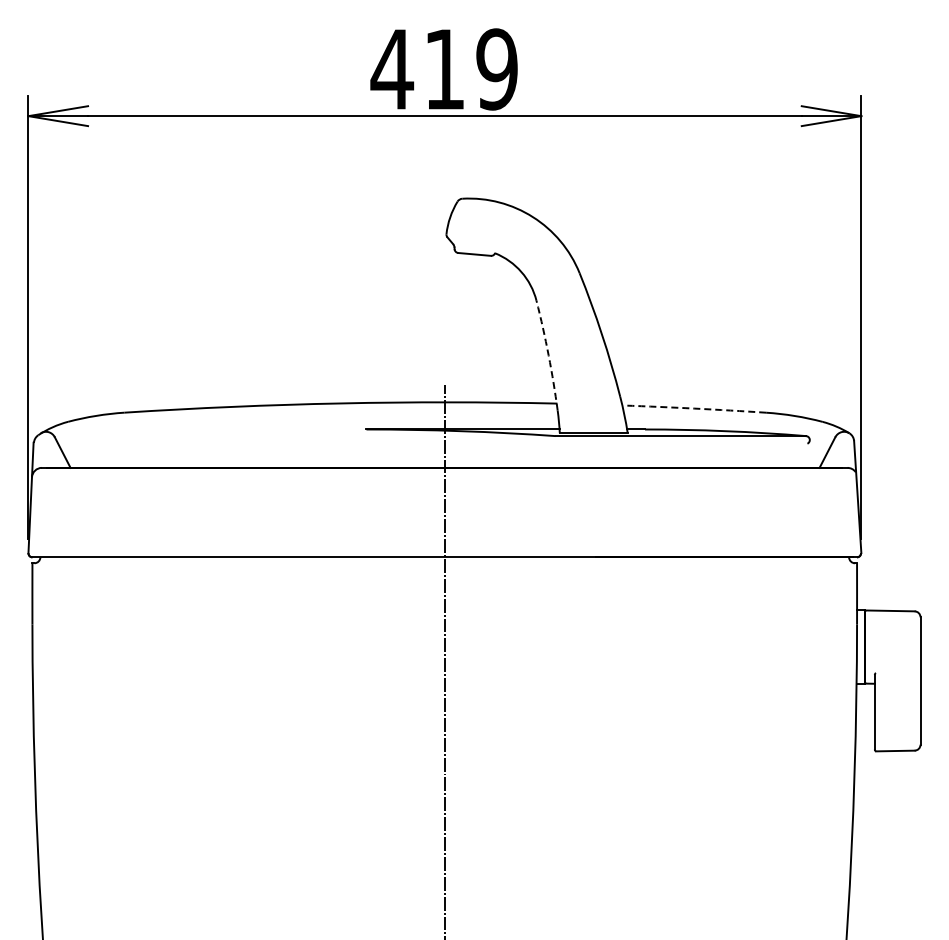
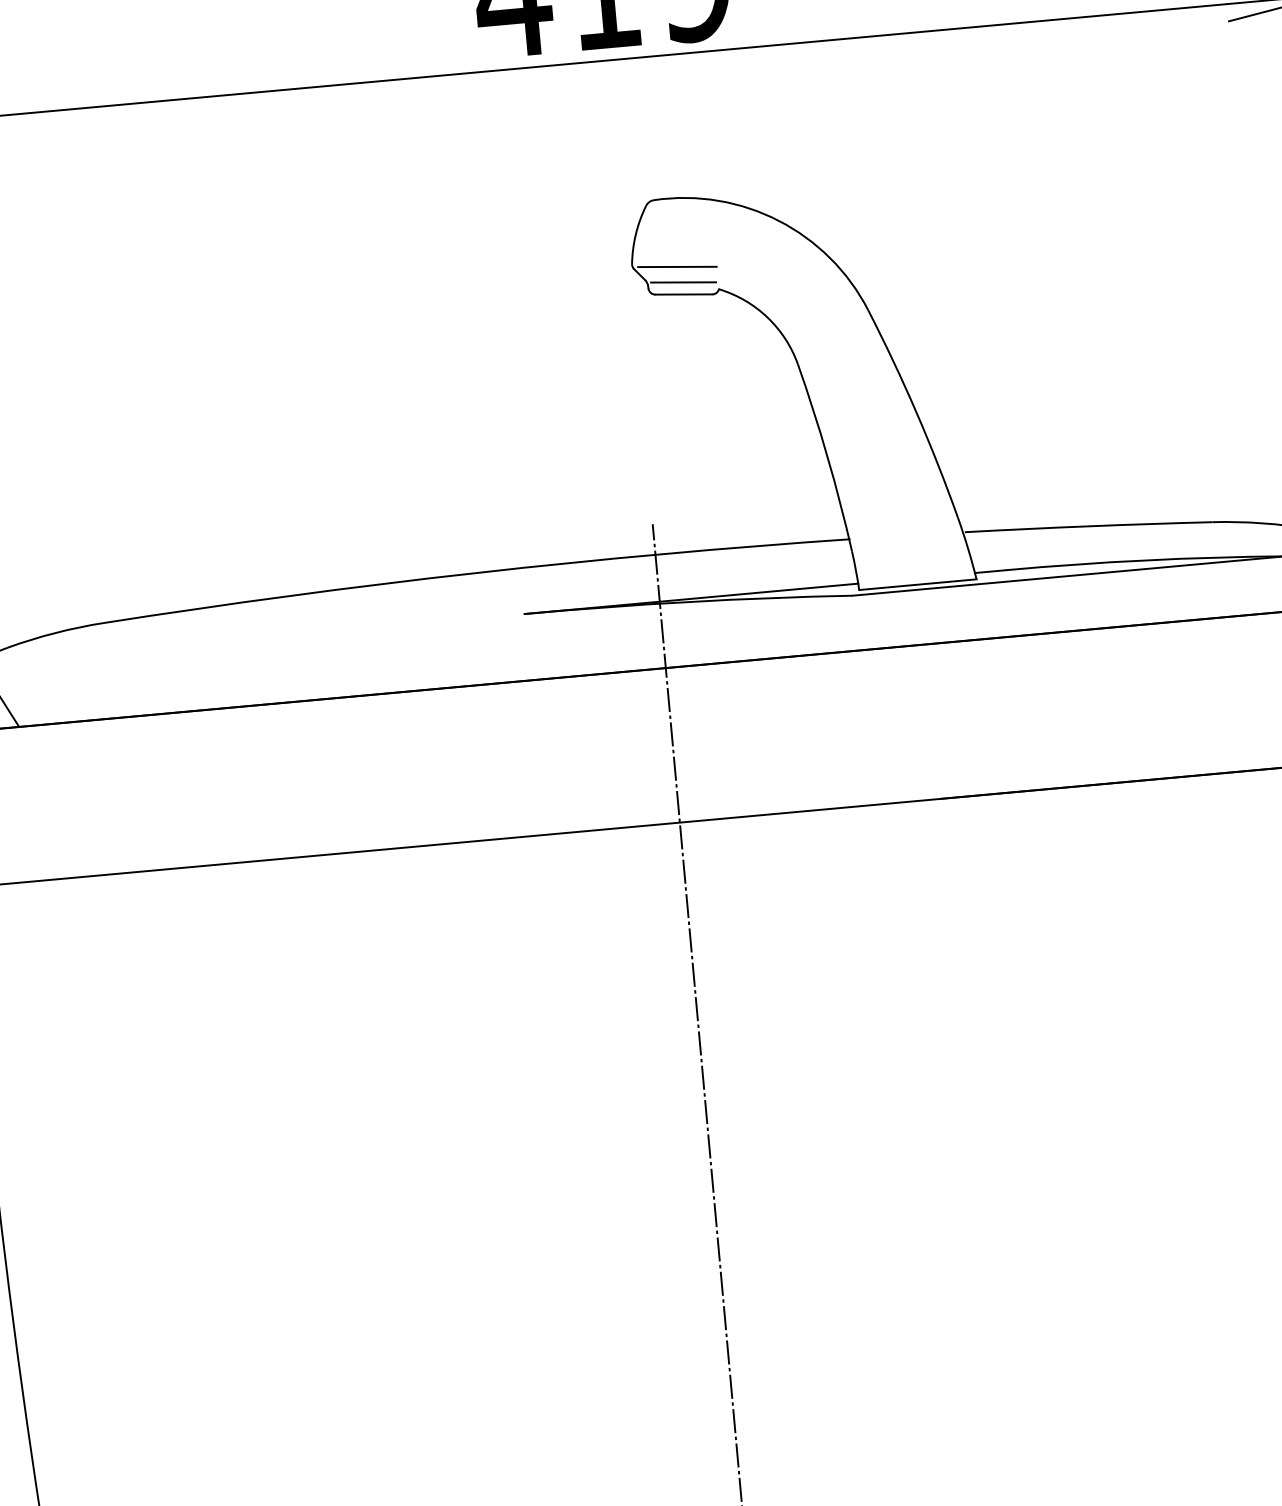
line: (471, 238) -> (675, 267), added
line: (474, 247) -> (682, 282), added
arc: (548, 355) -> (827, 457), dashed -> solid
arc: (694, 408) -> (1088, 526), dashed -> solid

